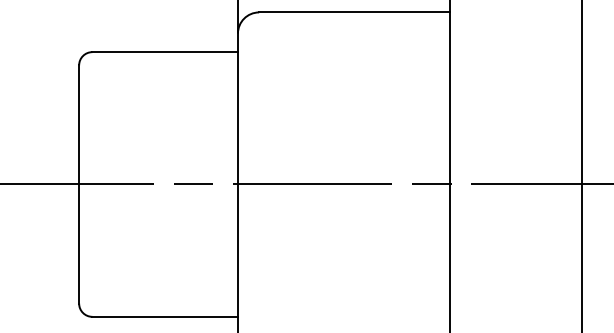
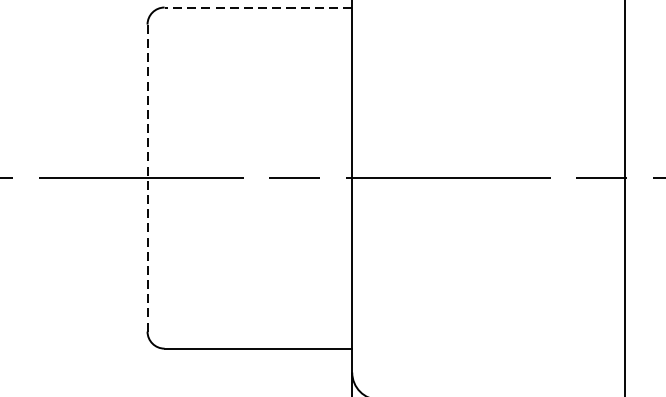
line: (165, 52) -> (258, 7), solid -> dashed
line: (79, 184) -> (147, 178), solid -> dashed

